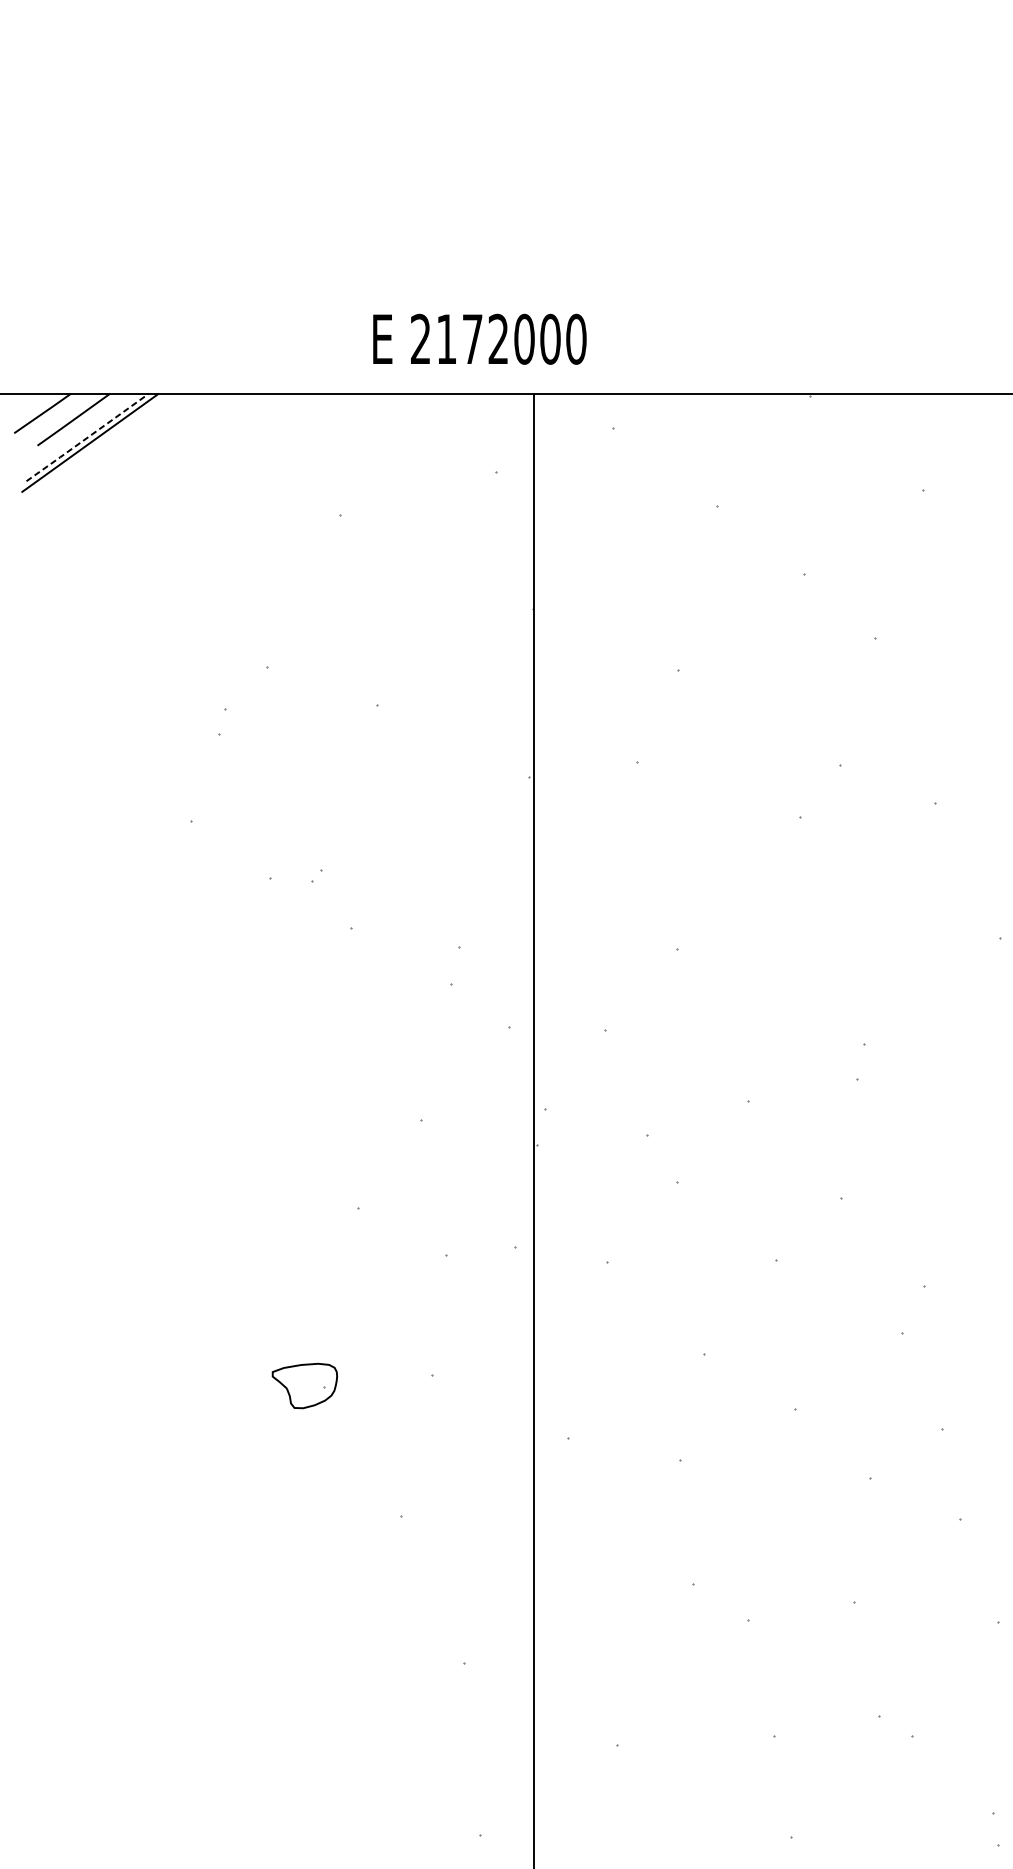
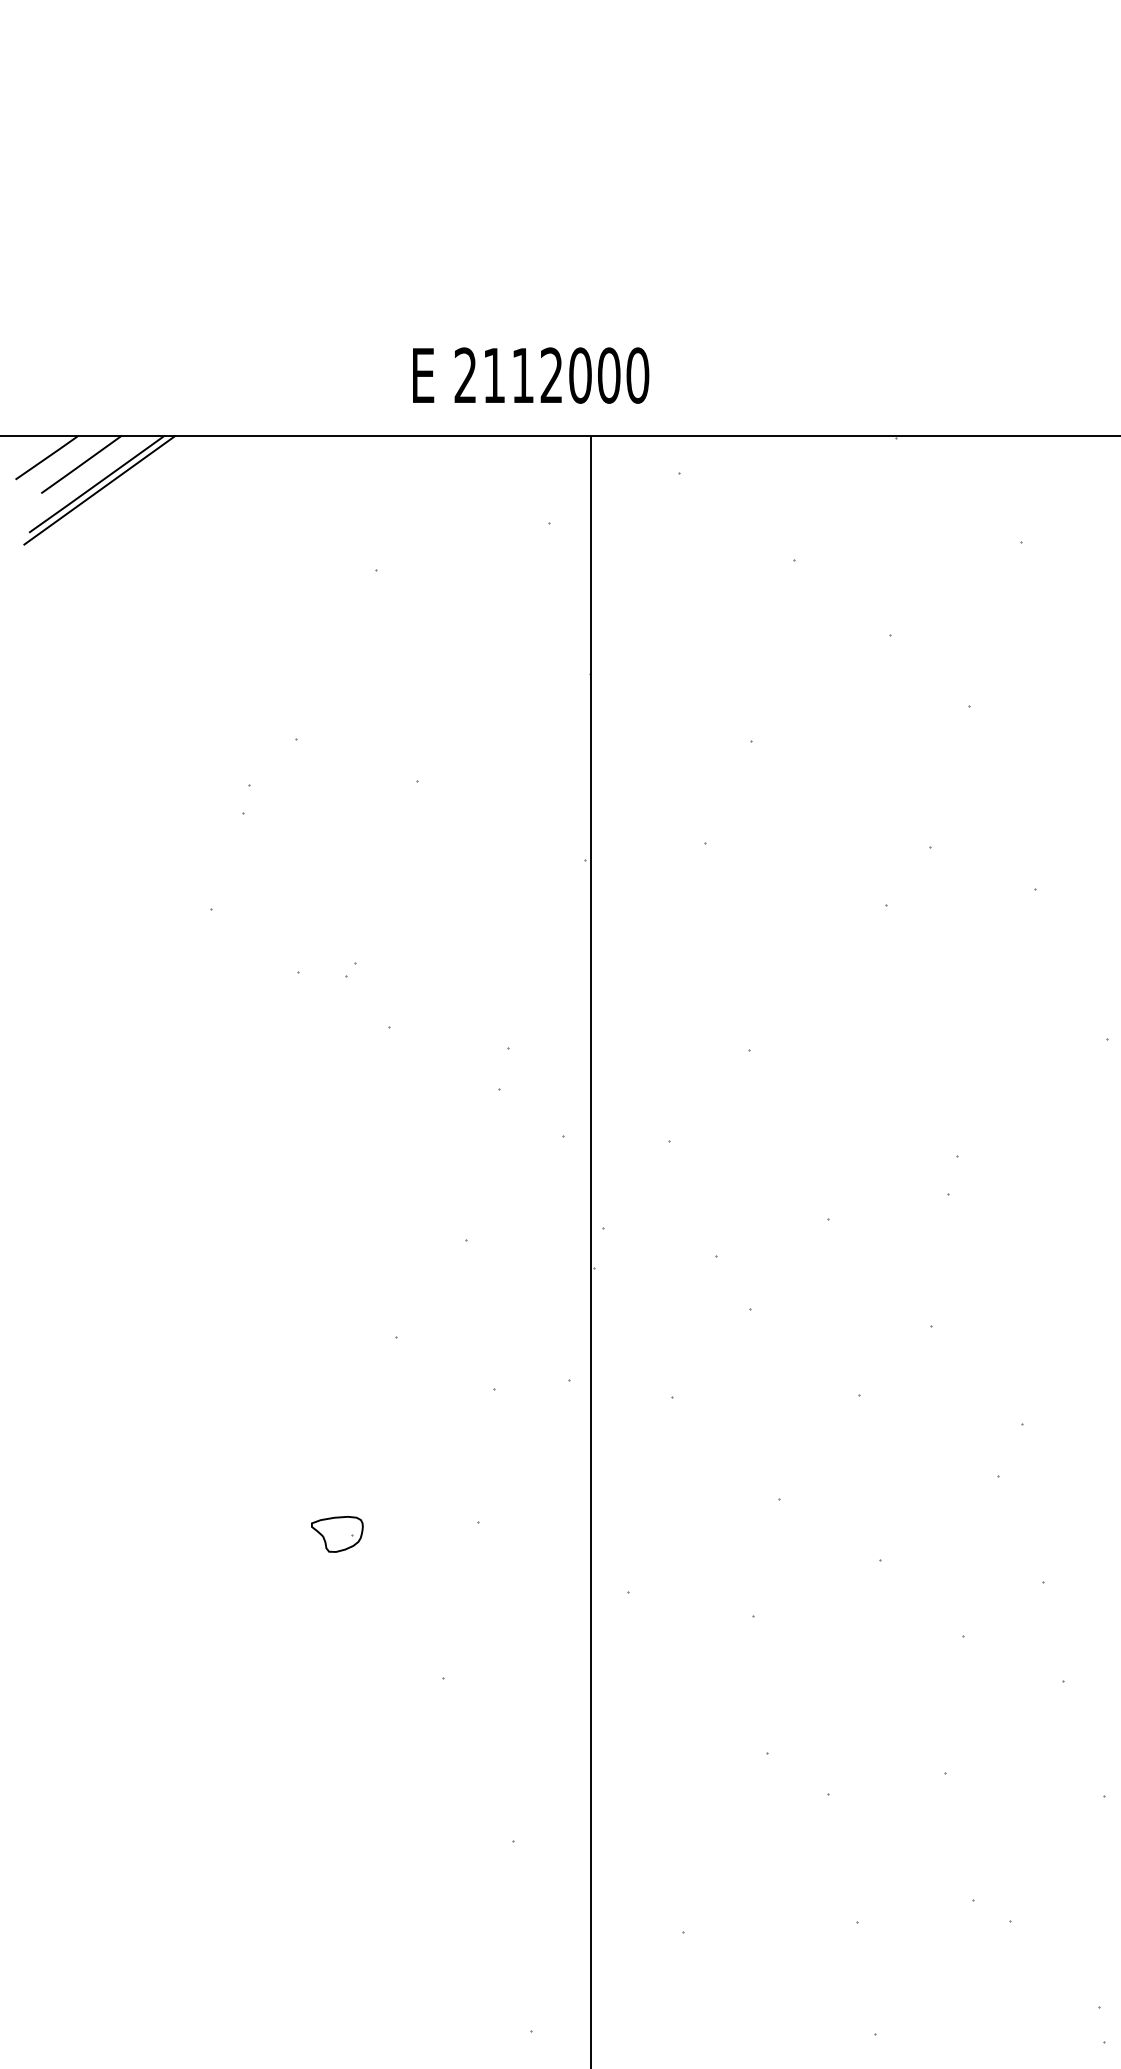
text: (472, 339) -> (522, 375), 2172000 -> 2112000
line: (88, 437) -> (97, 484), dashed -> solid
part: (305, 1386) -> (337, 1534), size x0.71

